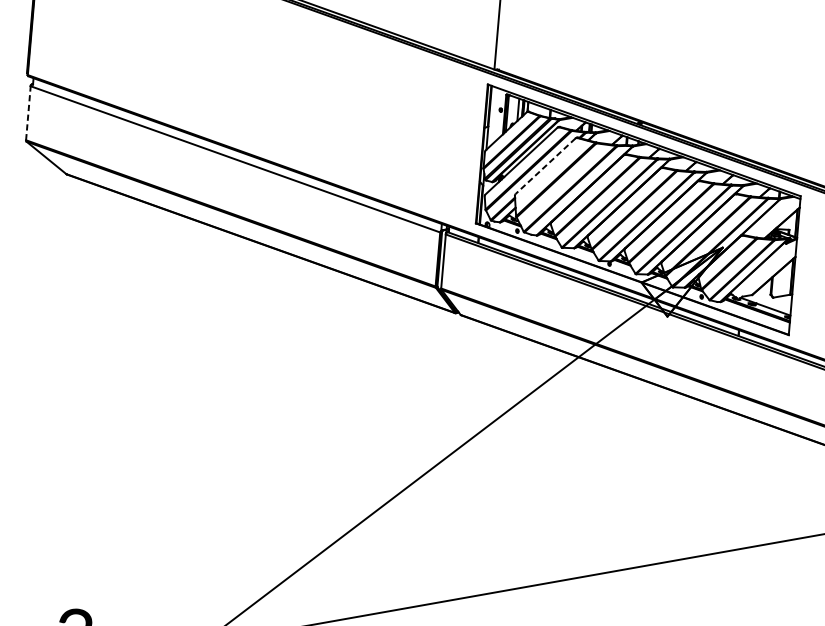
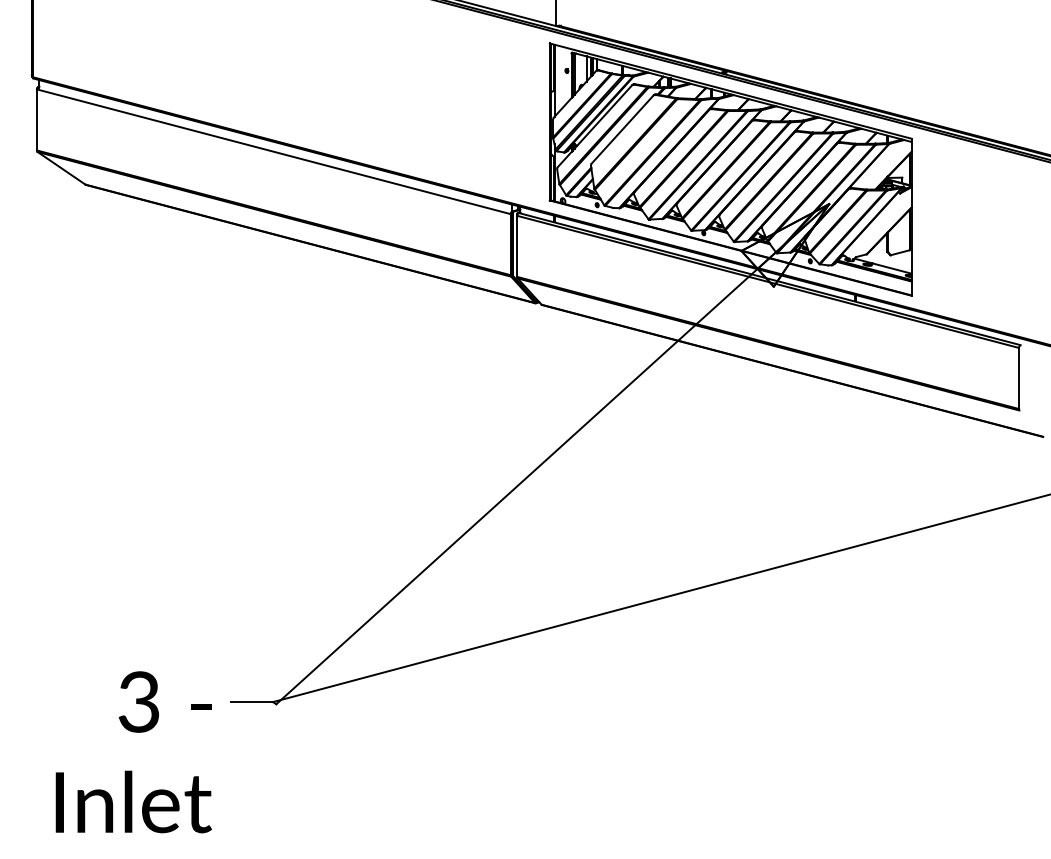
line: (28, 112) -> (36, 119), dashed -> solid
line: (545, 166) -> (622, 129), dashed -> solid

